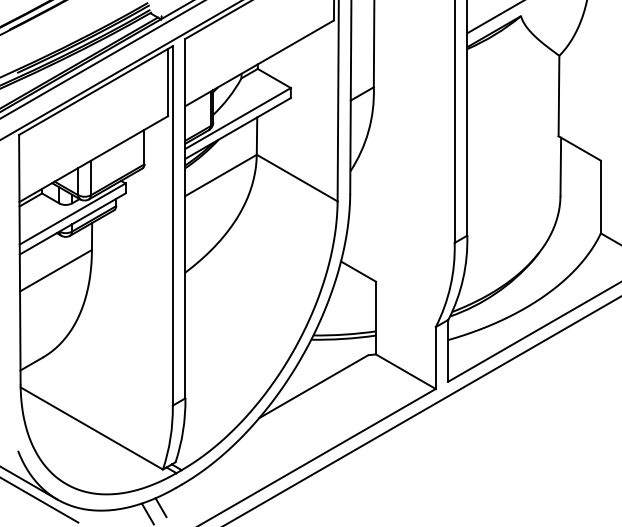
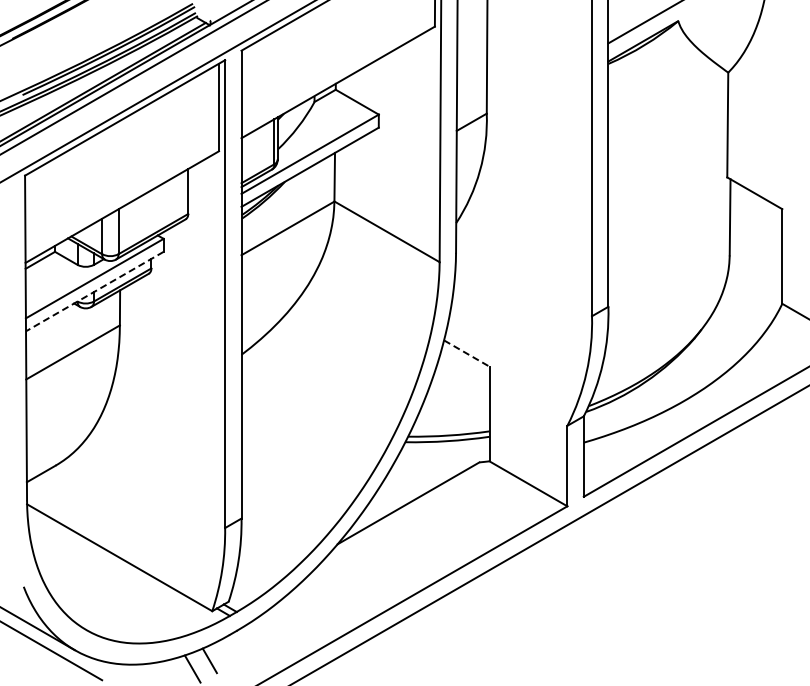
line: (72, 223) -> (94, 291), solid -> dashed
line: (359, 271) -> (467, 353), solid -> dashed

